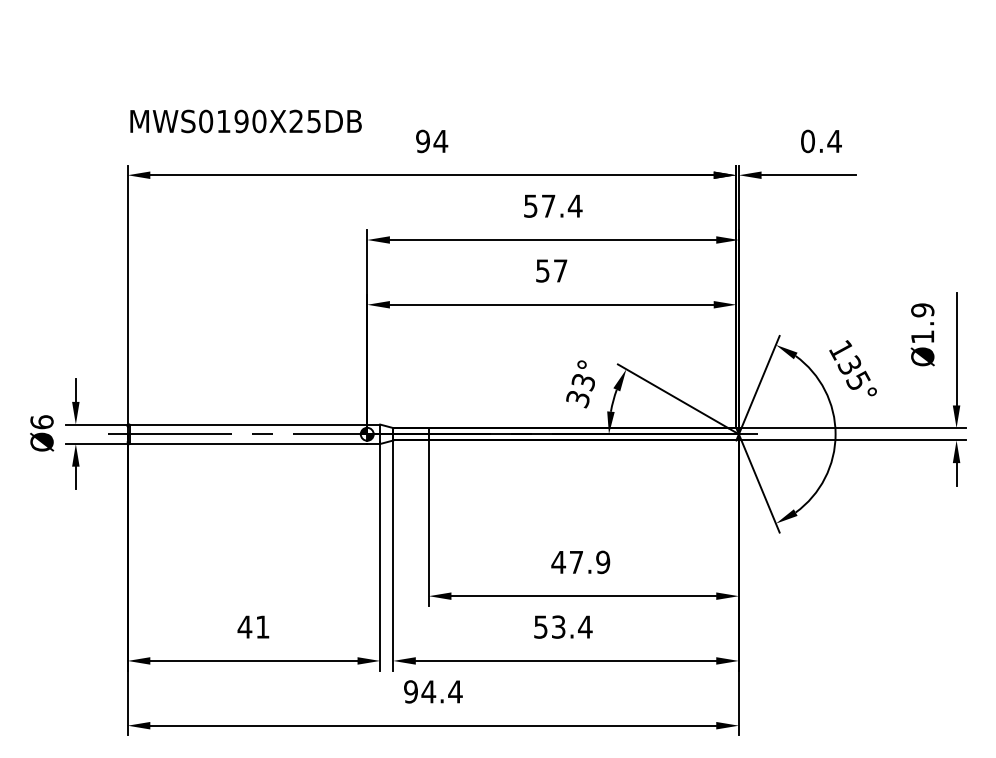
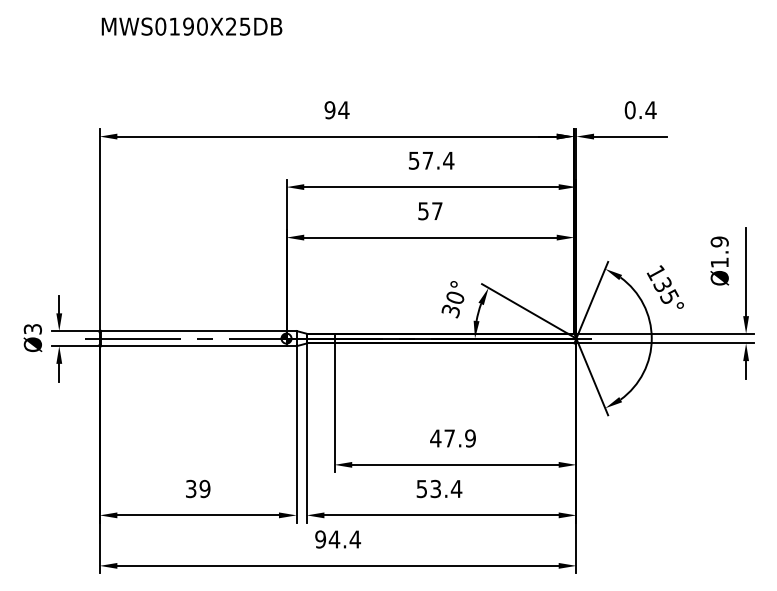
text: (245, 121) -> (191, 26), moved
text: (583, 382) -> (455, 298), 33° -> 30°
text: (41, 421) -> (32, 328), Ø6 -> Ø3
text: (253, 626) -> (197, 488), 41 -> 39

